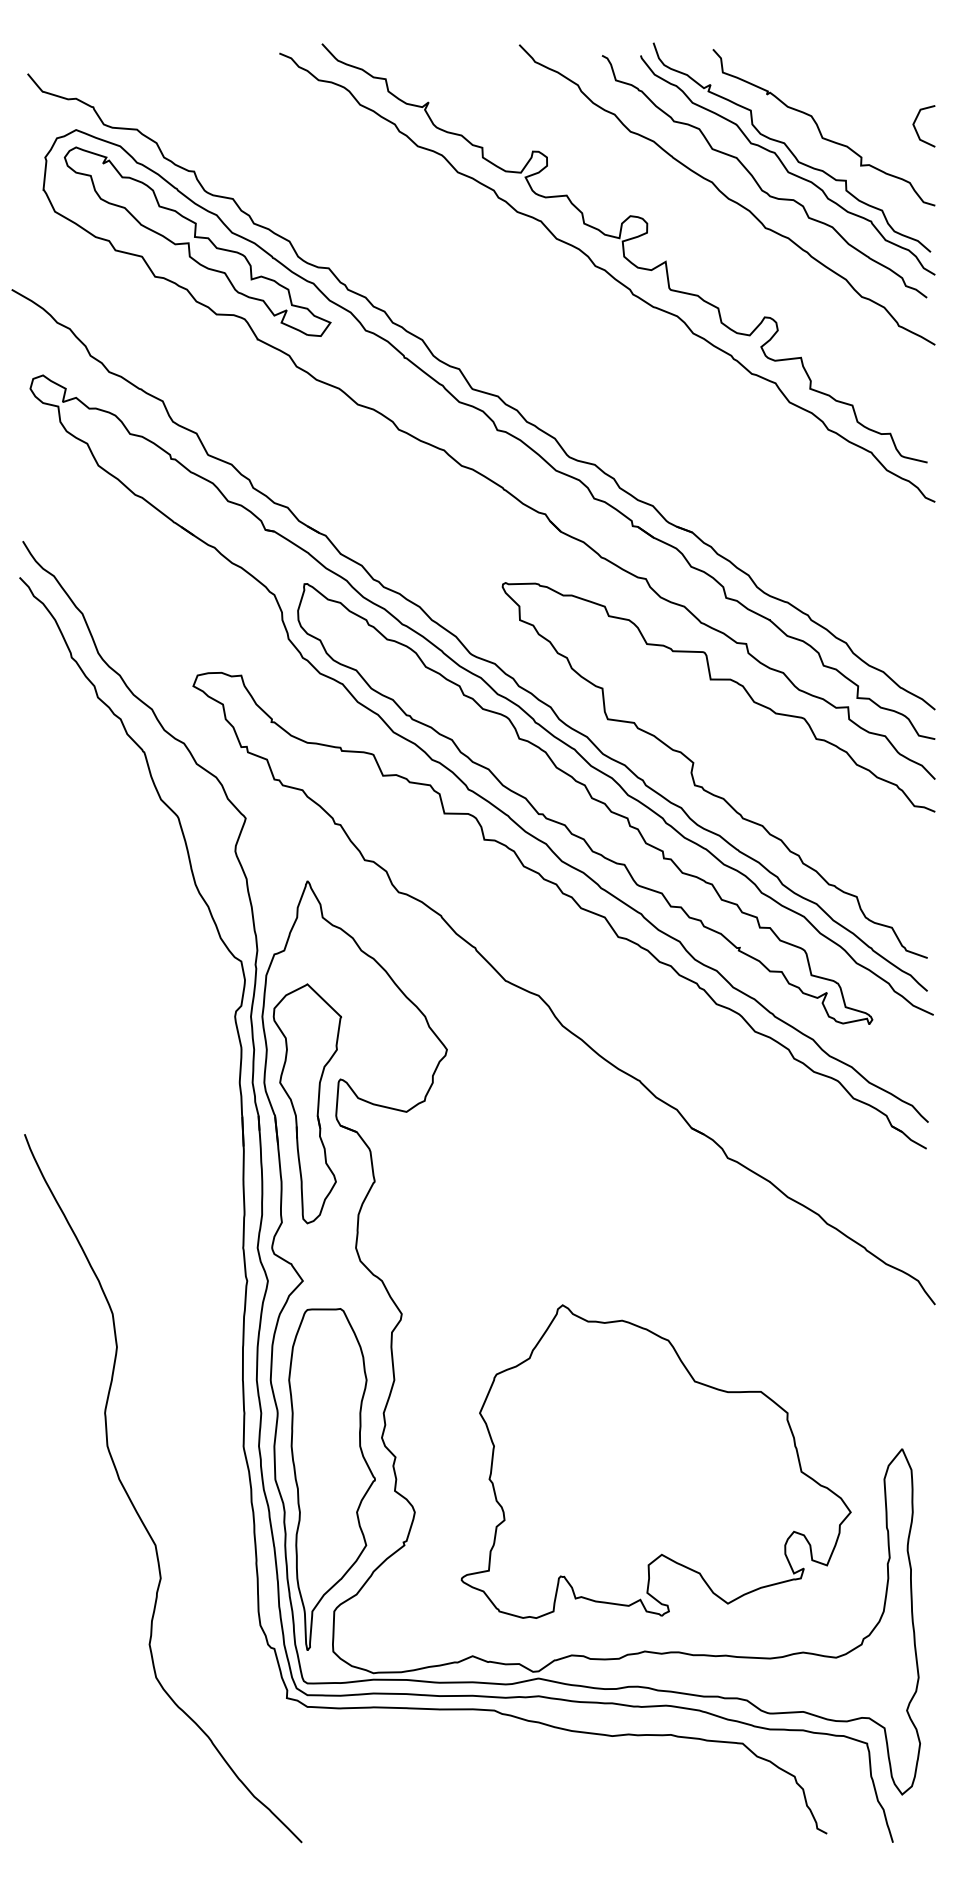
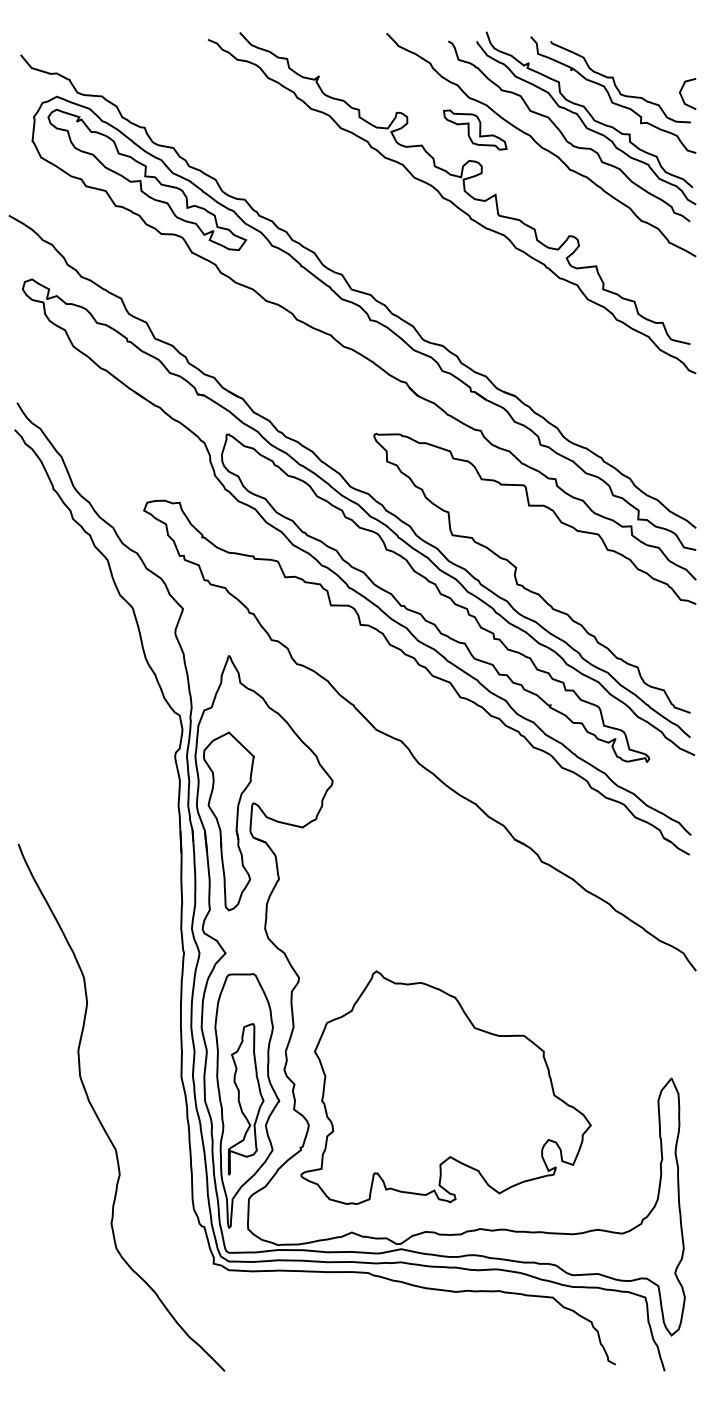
curve: (827, 113) -> (615, 84), added
part: (638, 174) -> (475, 129), added
part: (655, 1461) -> (445, 1087), moved
part: (330, 1477) -> (246, 1099), added

